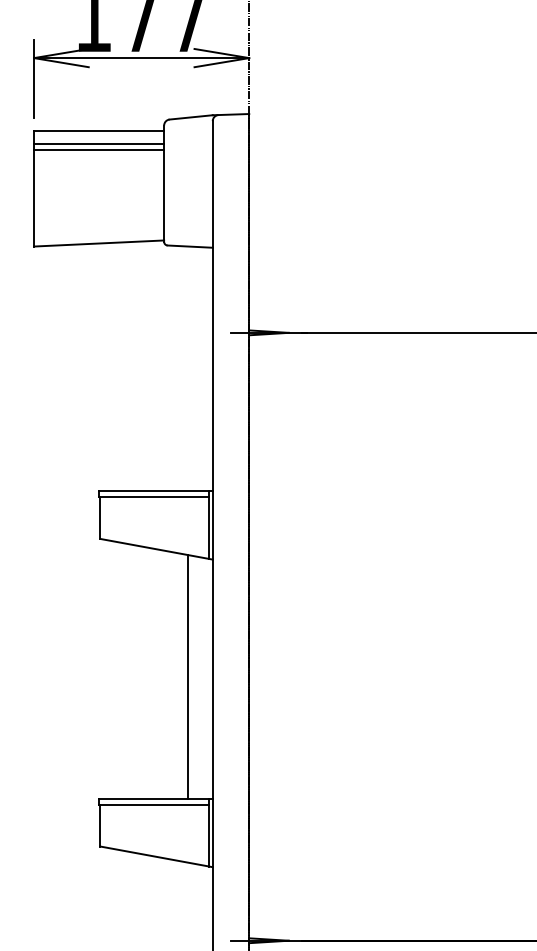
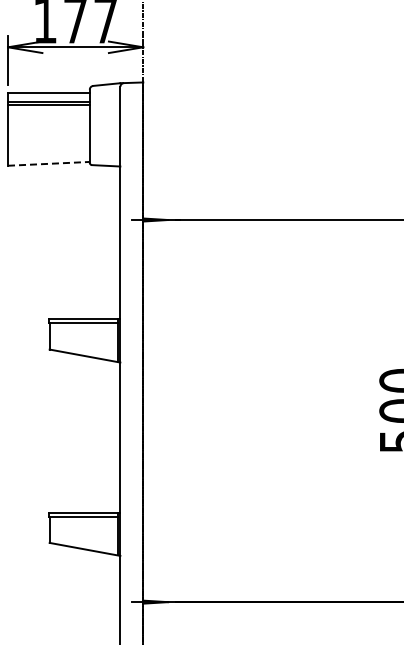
line: (98, 242) -> (48, 163), solid -> dashed
line: (189, 675) -> (105, 435), removed

